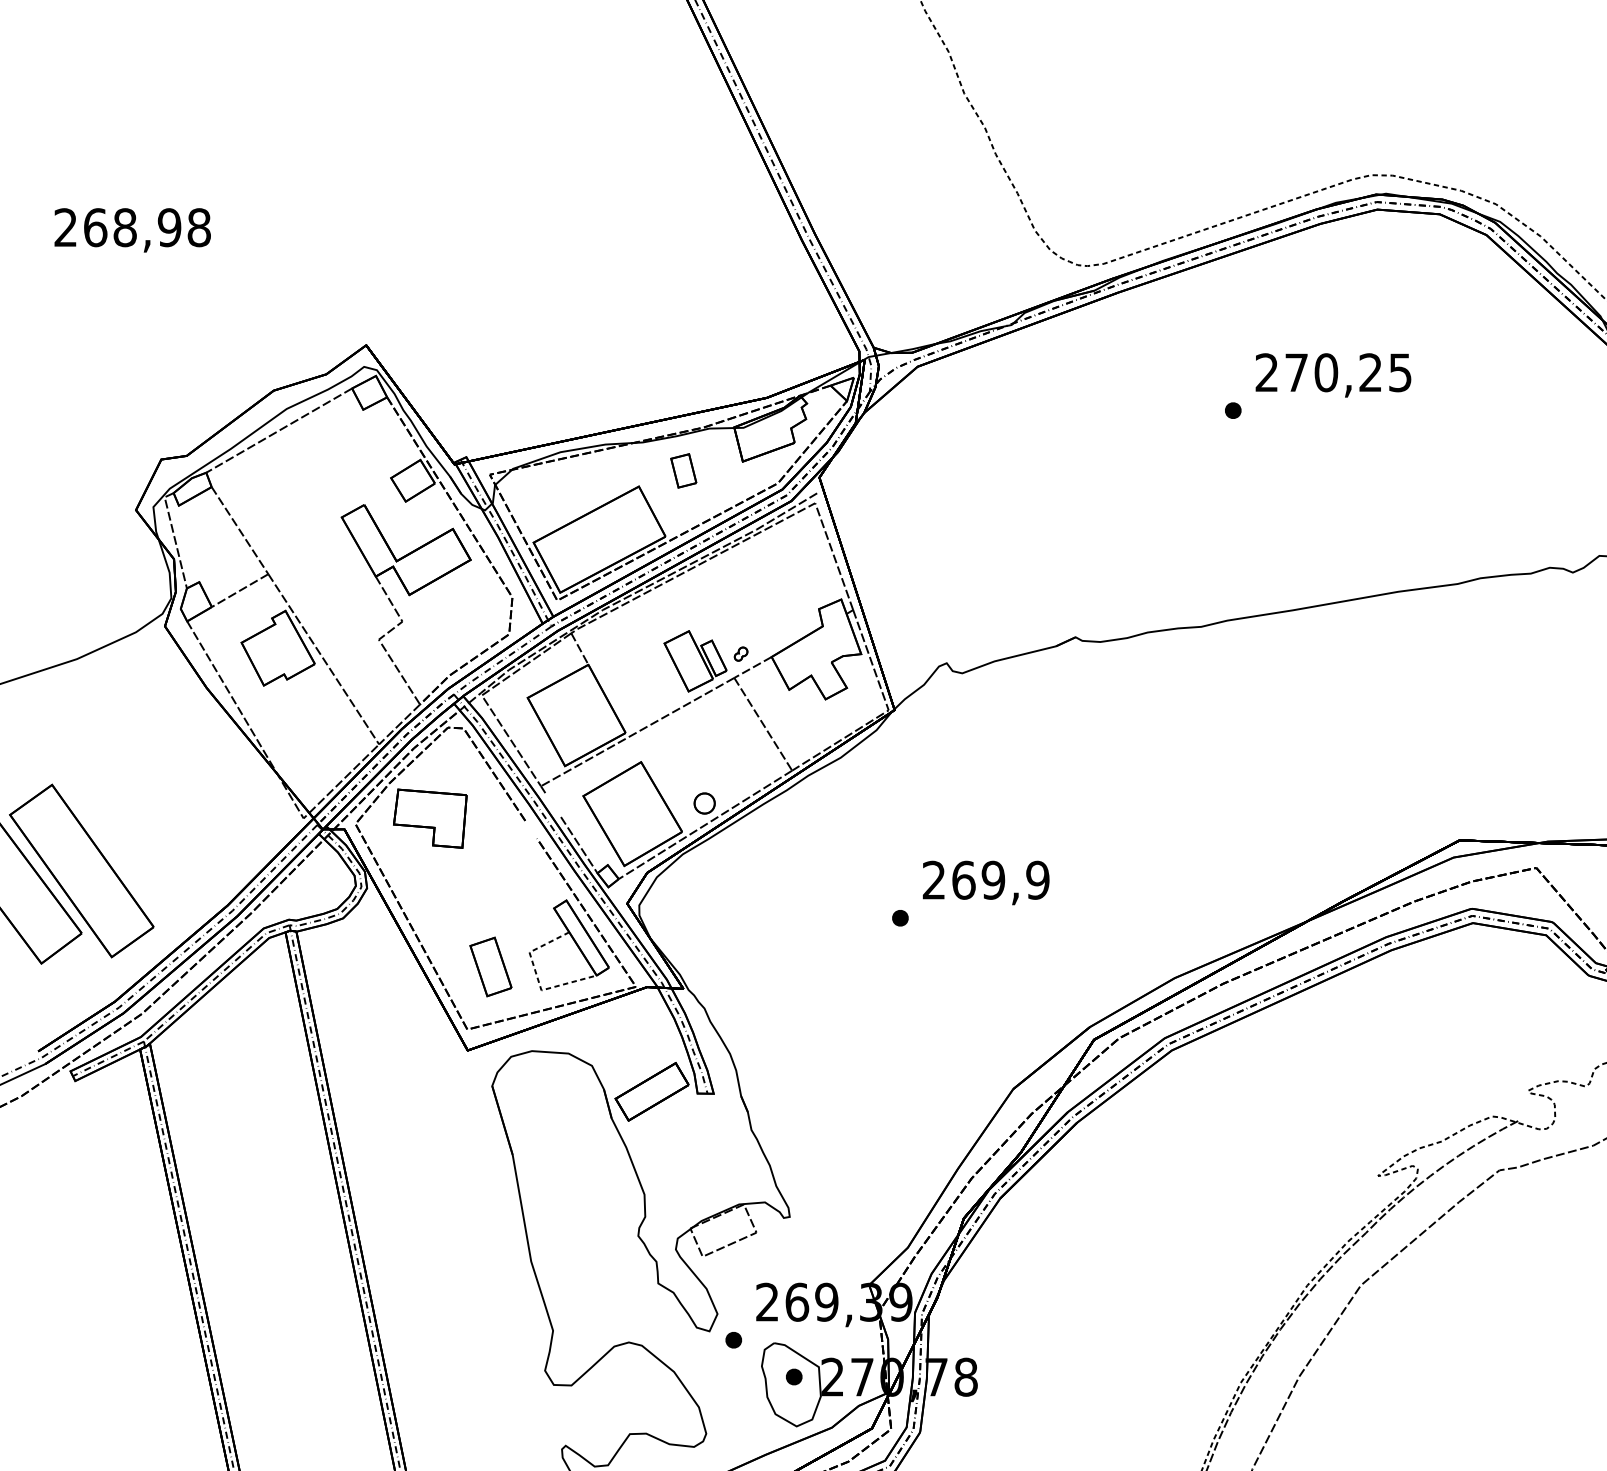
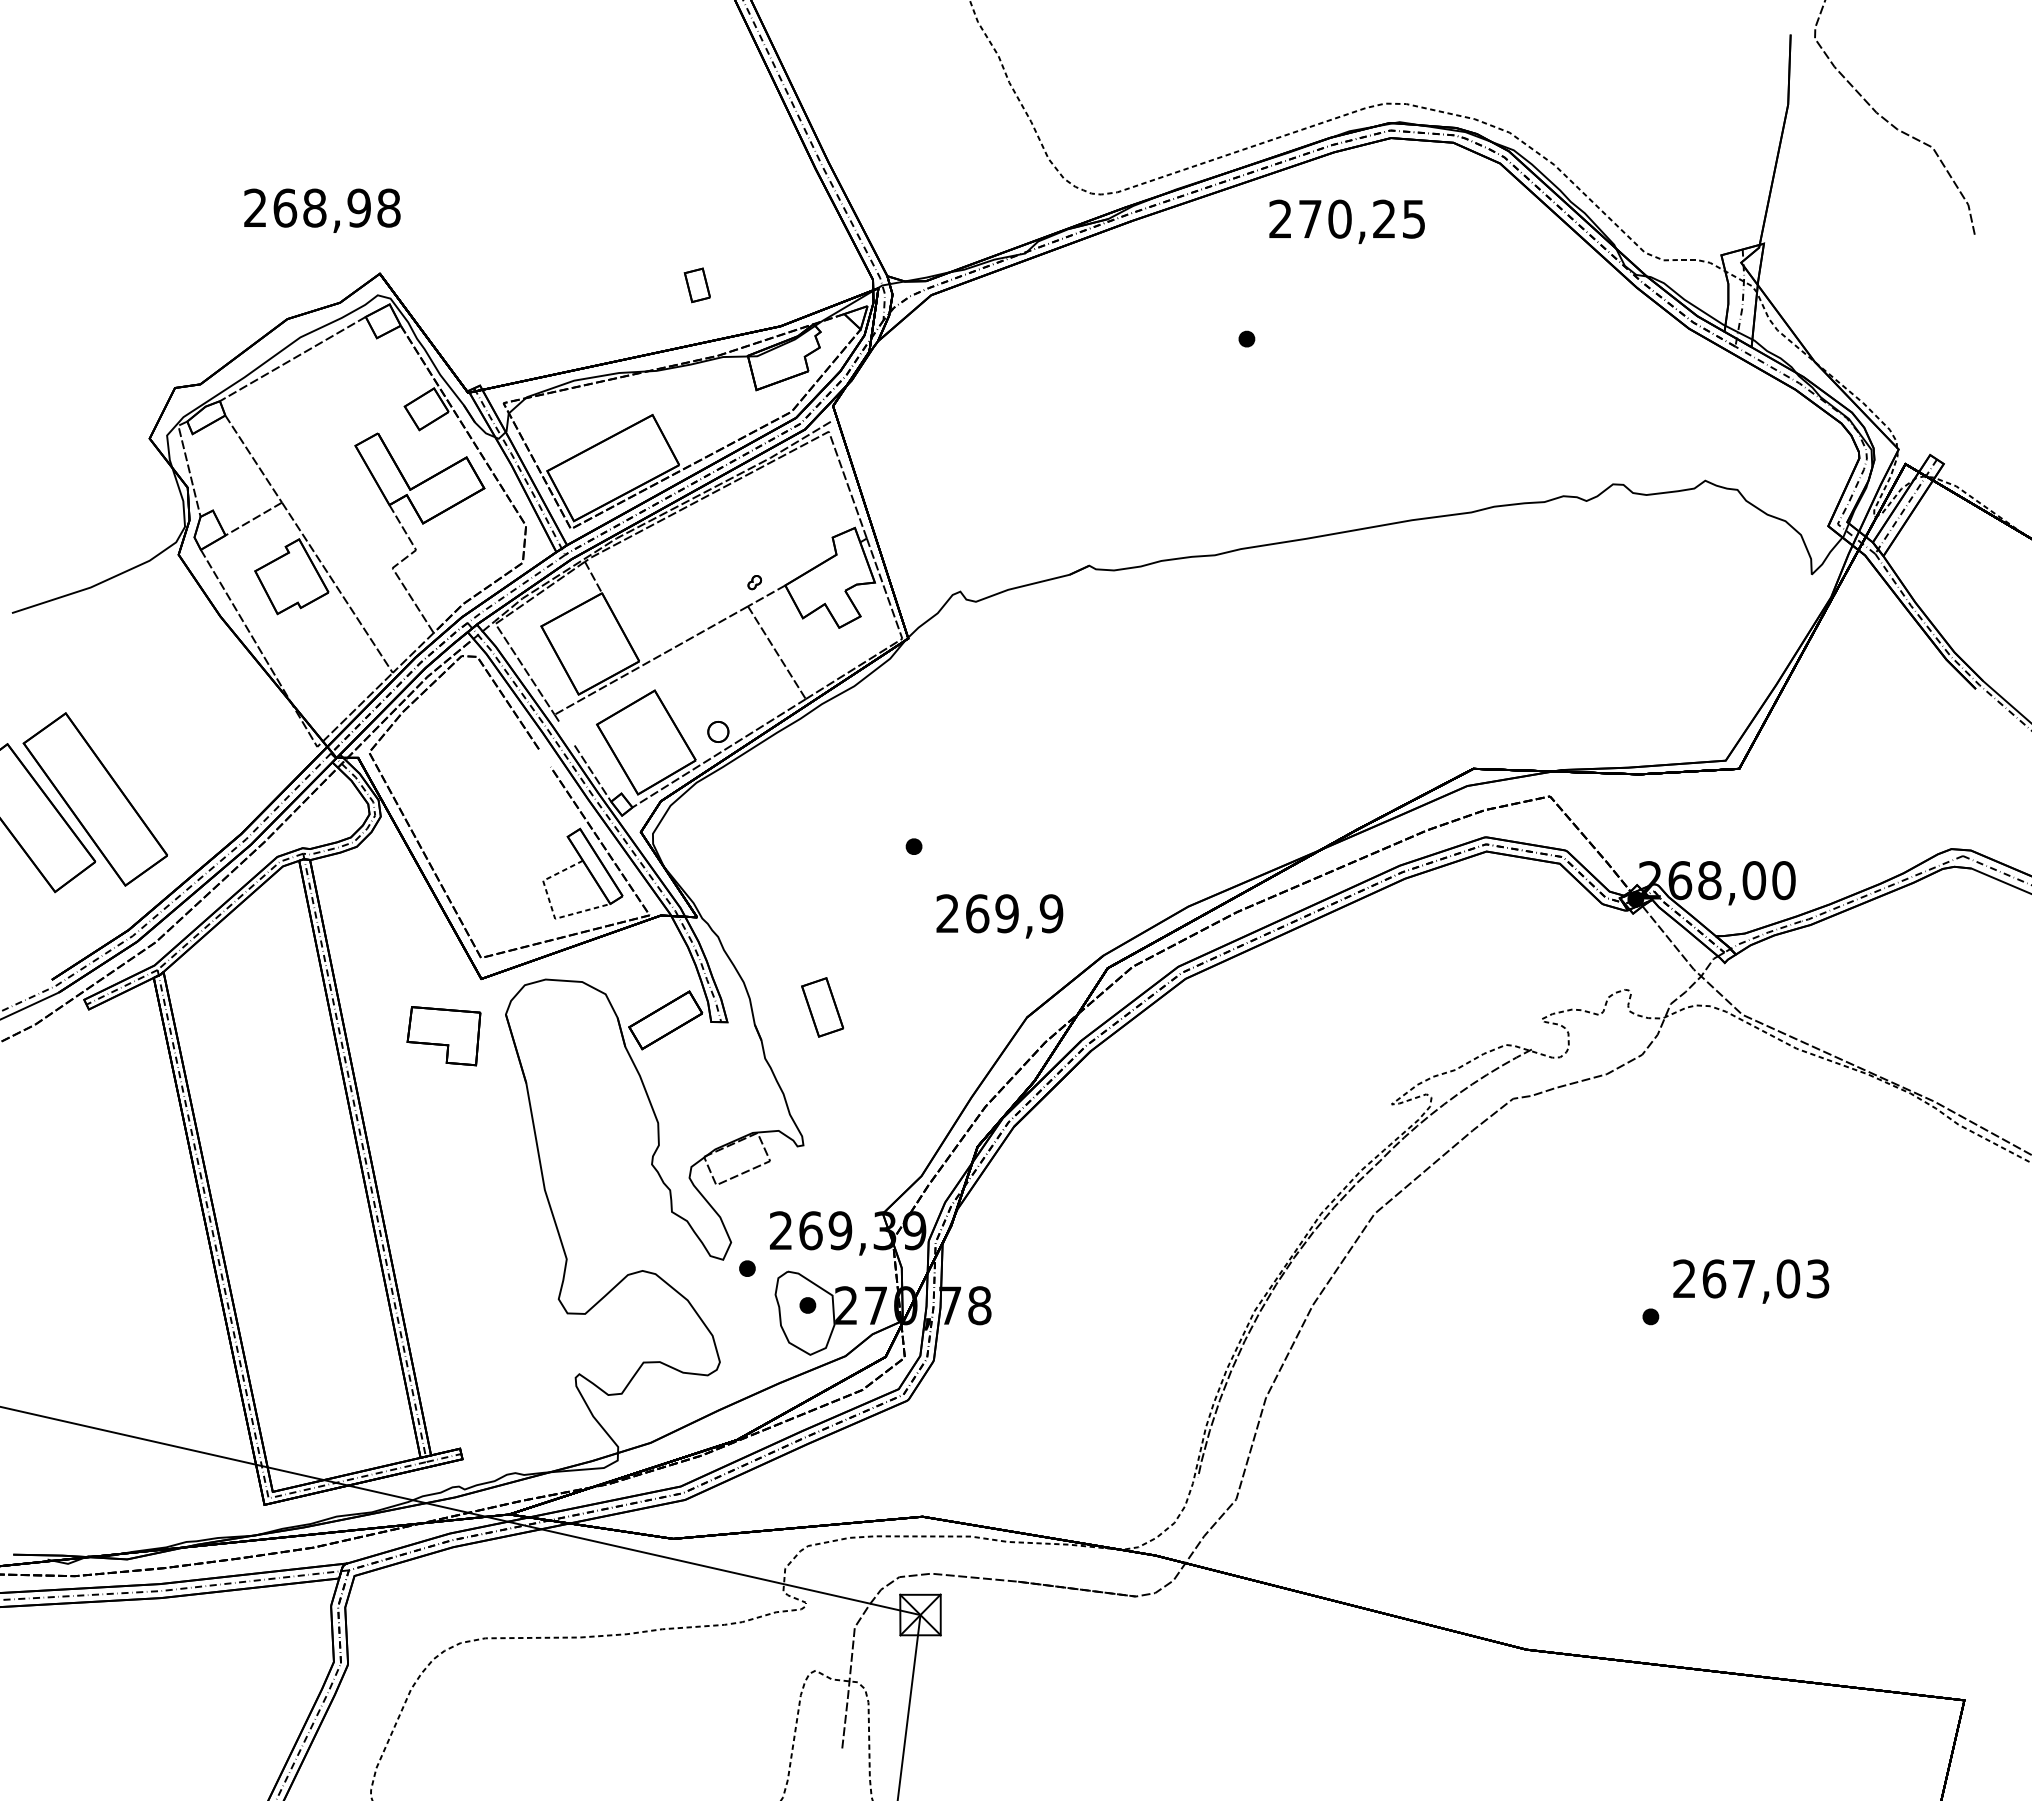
text: (132, 230) -> (322, 210), moved
text: (1332, 375) -> (1346, 221), moved
part: (682, 471) -> (696, 285), moved
part: (695, 661) -> (709, 589), removed
part: (429, 819) -> (443, 1036), moved
text: (985, 883) -> (999, 916), moved
part: (490, 967) -> (822, 1007), moved

